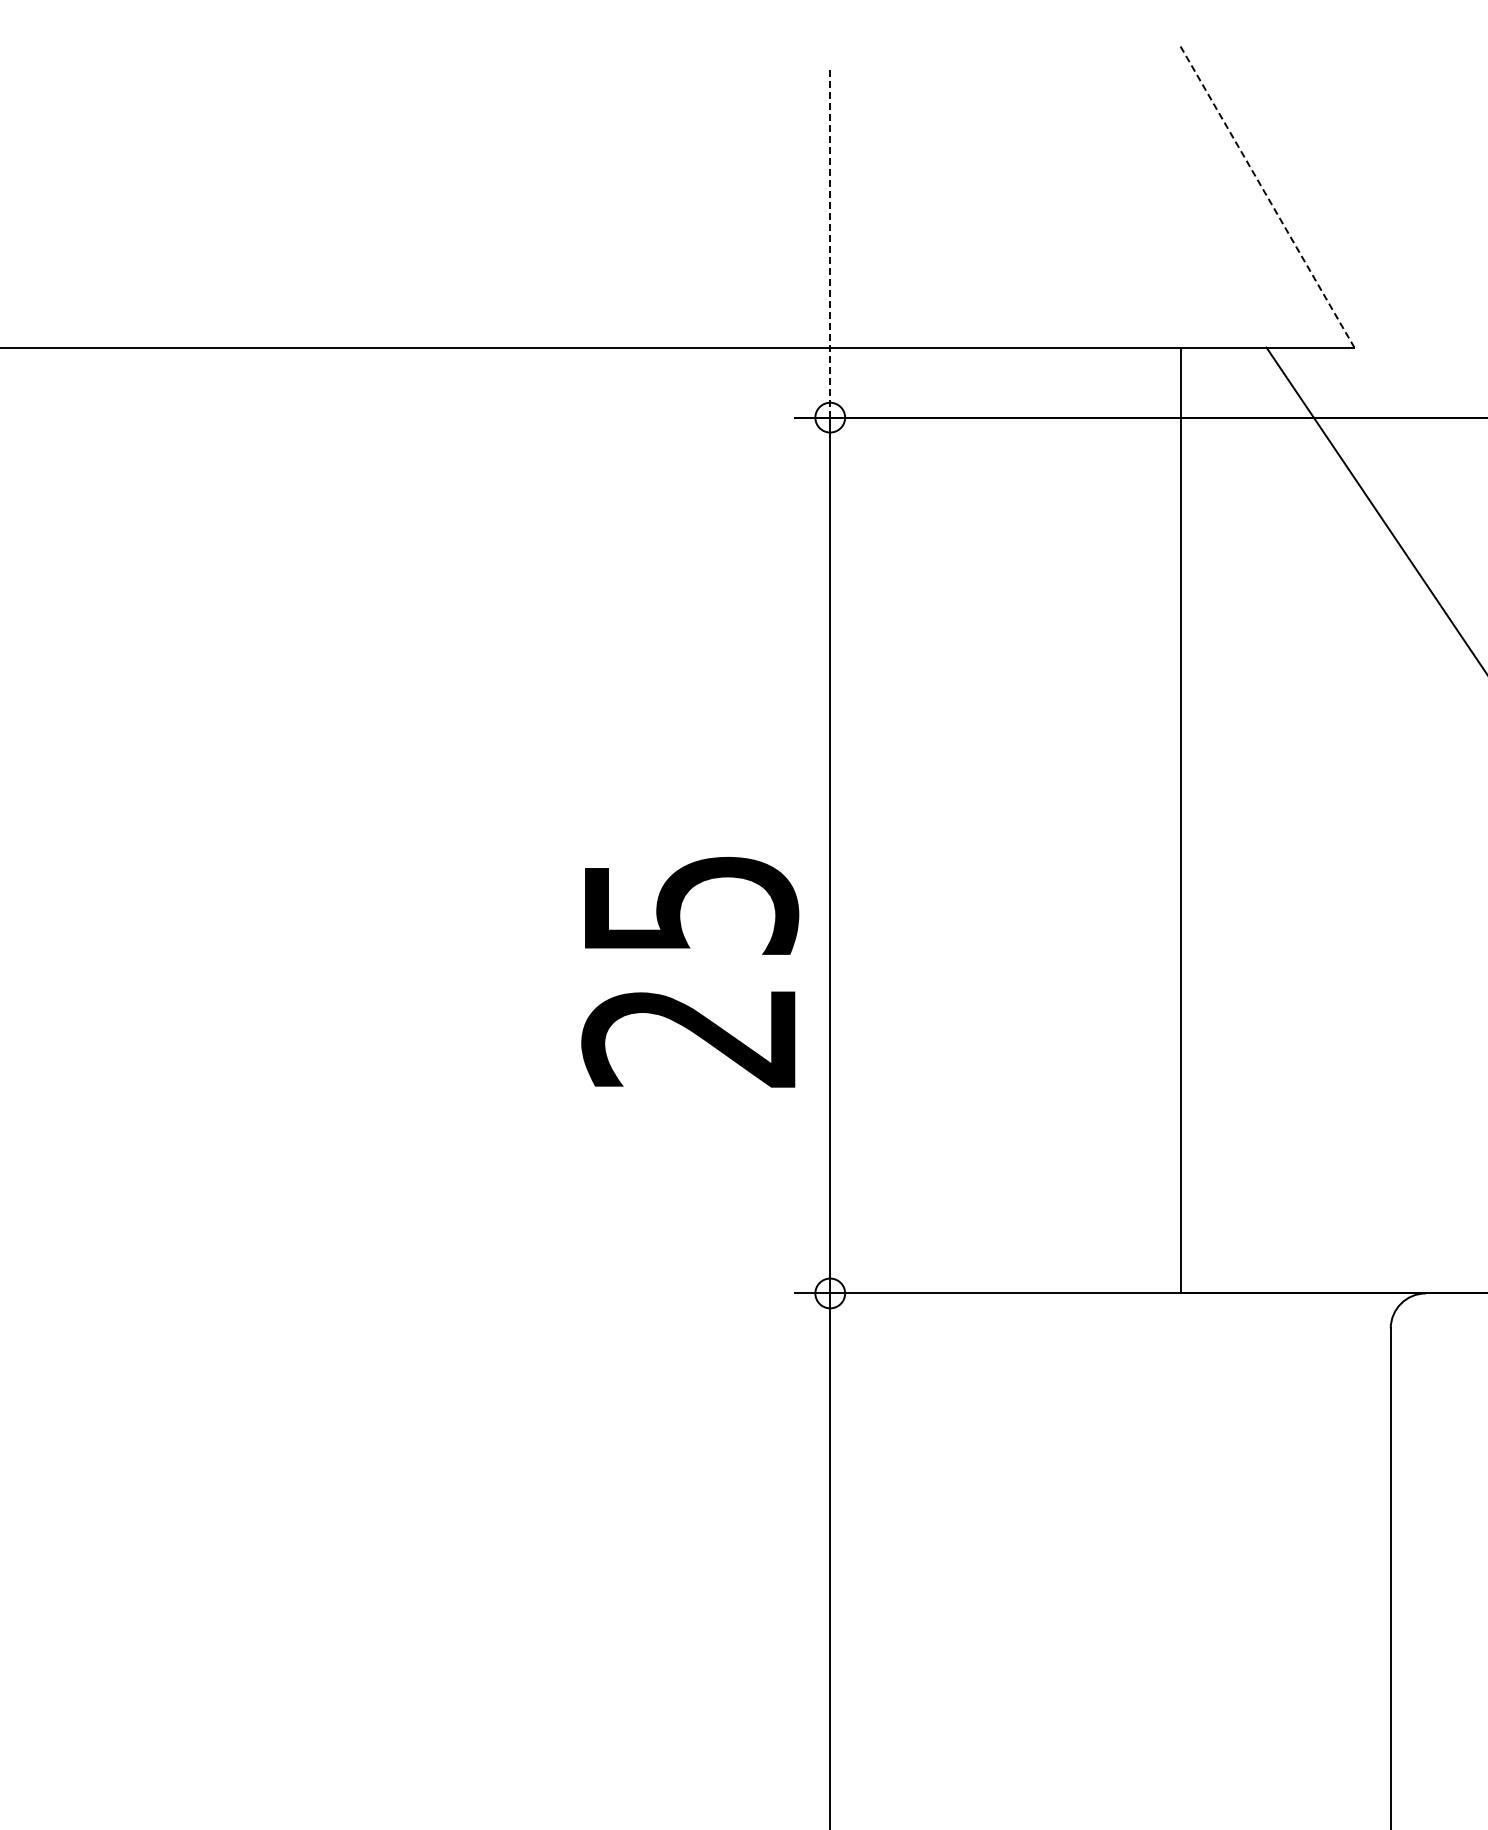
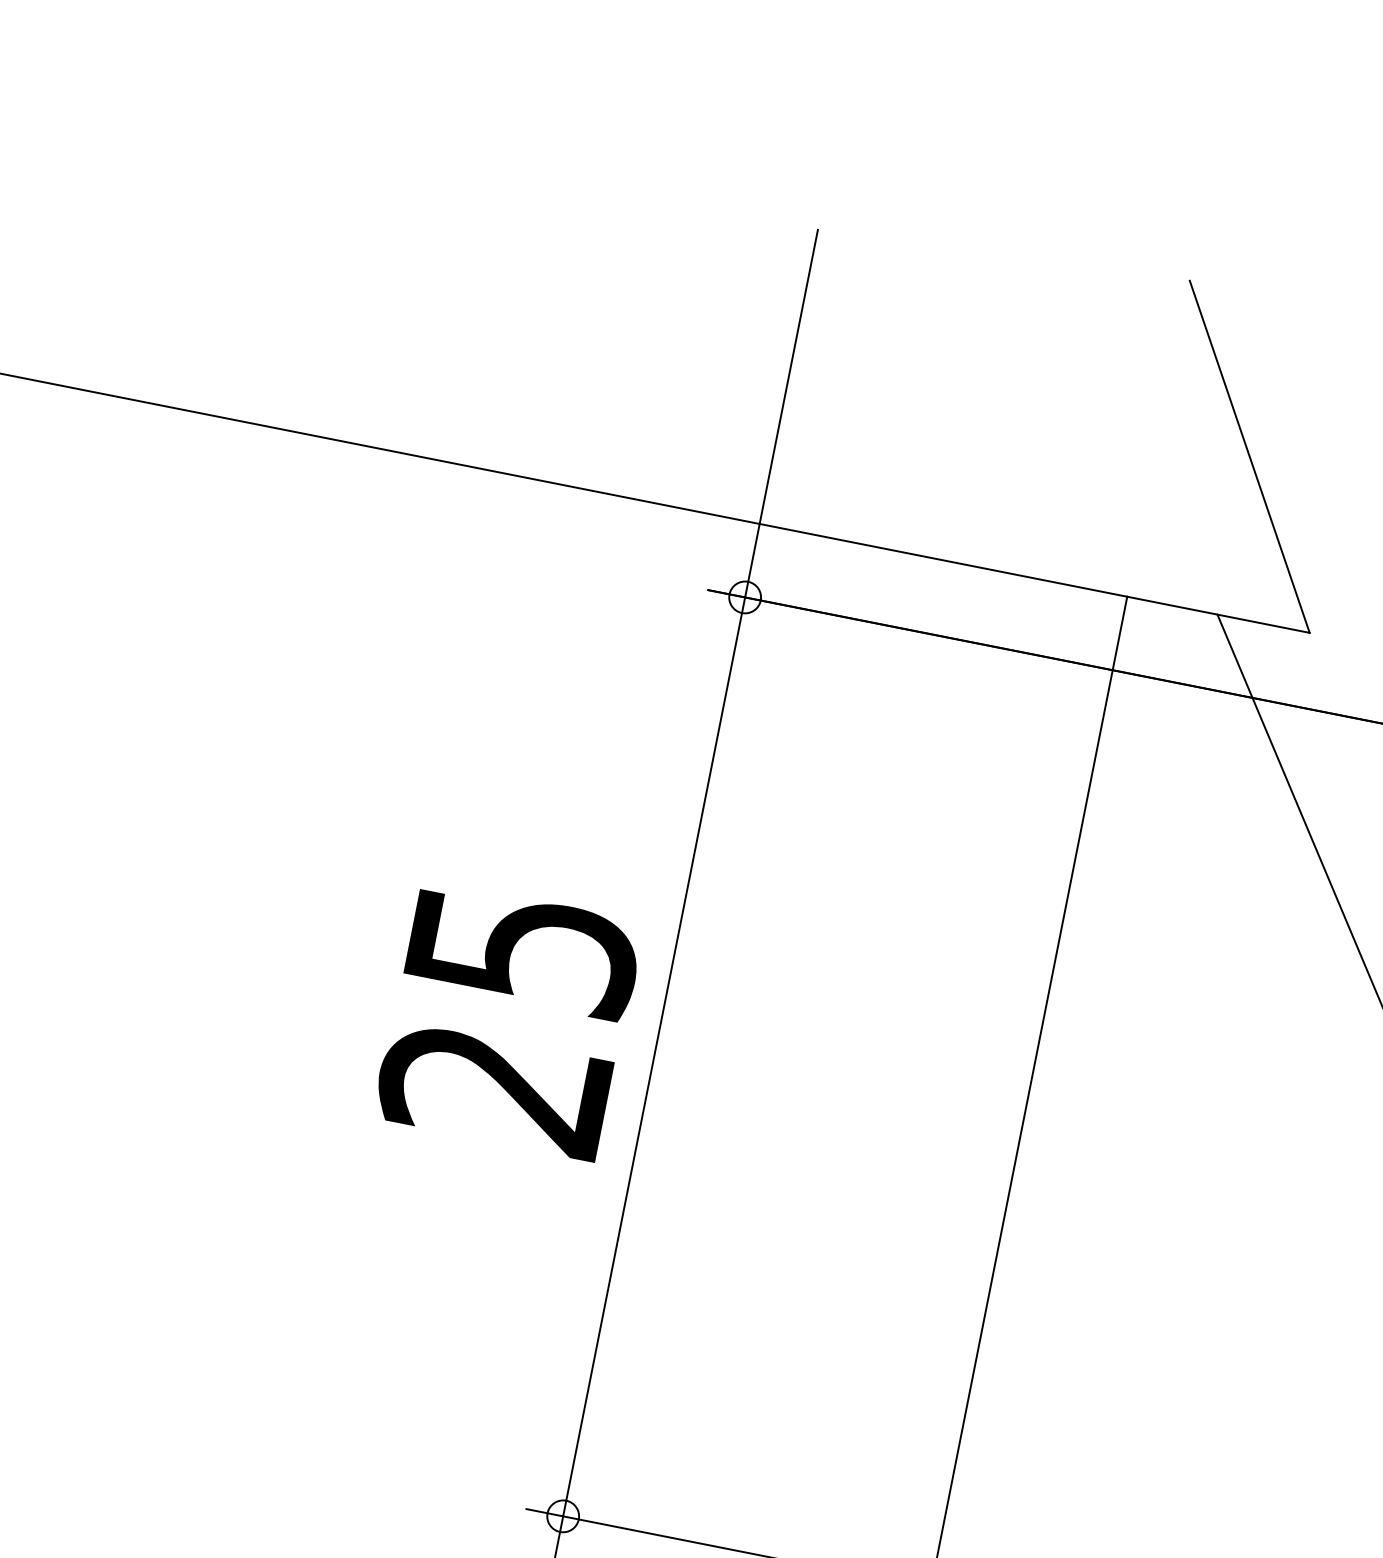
line: (1267, 197) -> (1249, 457), dashed -> solid
line: (830, 242) -> (781, 413), dashed -> solid
text: (690, 972) -> (508, 1020), moved

